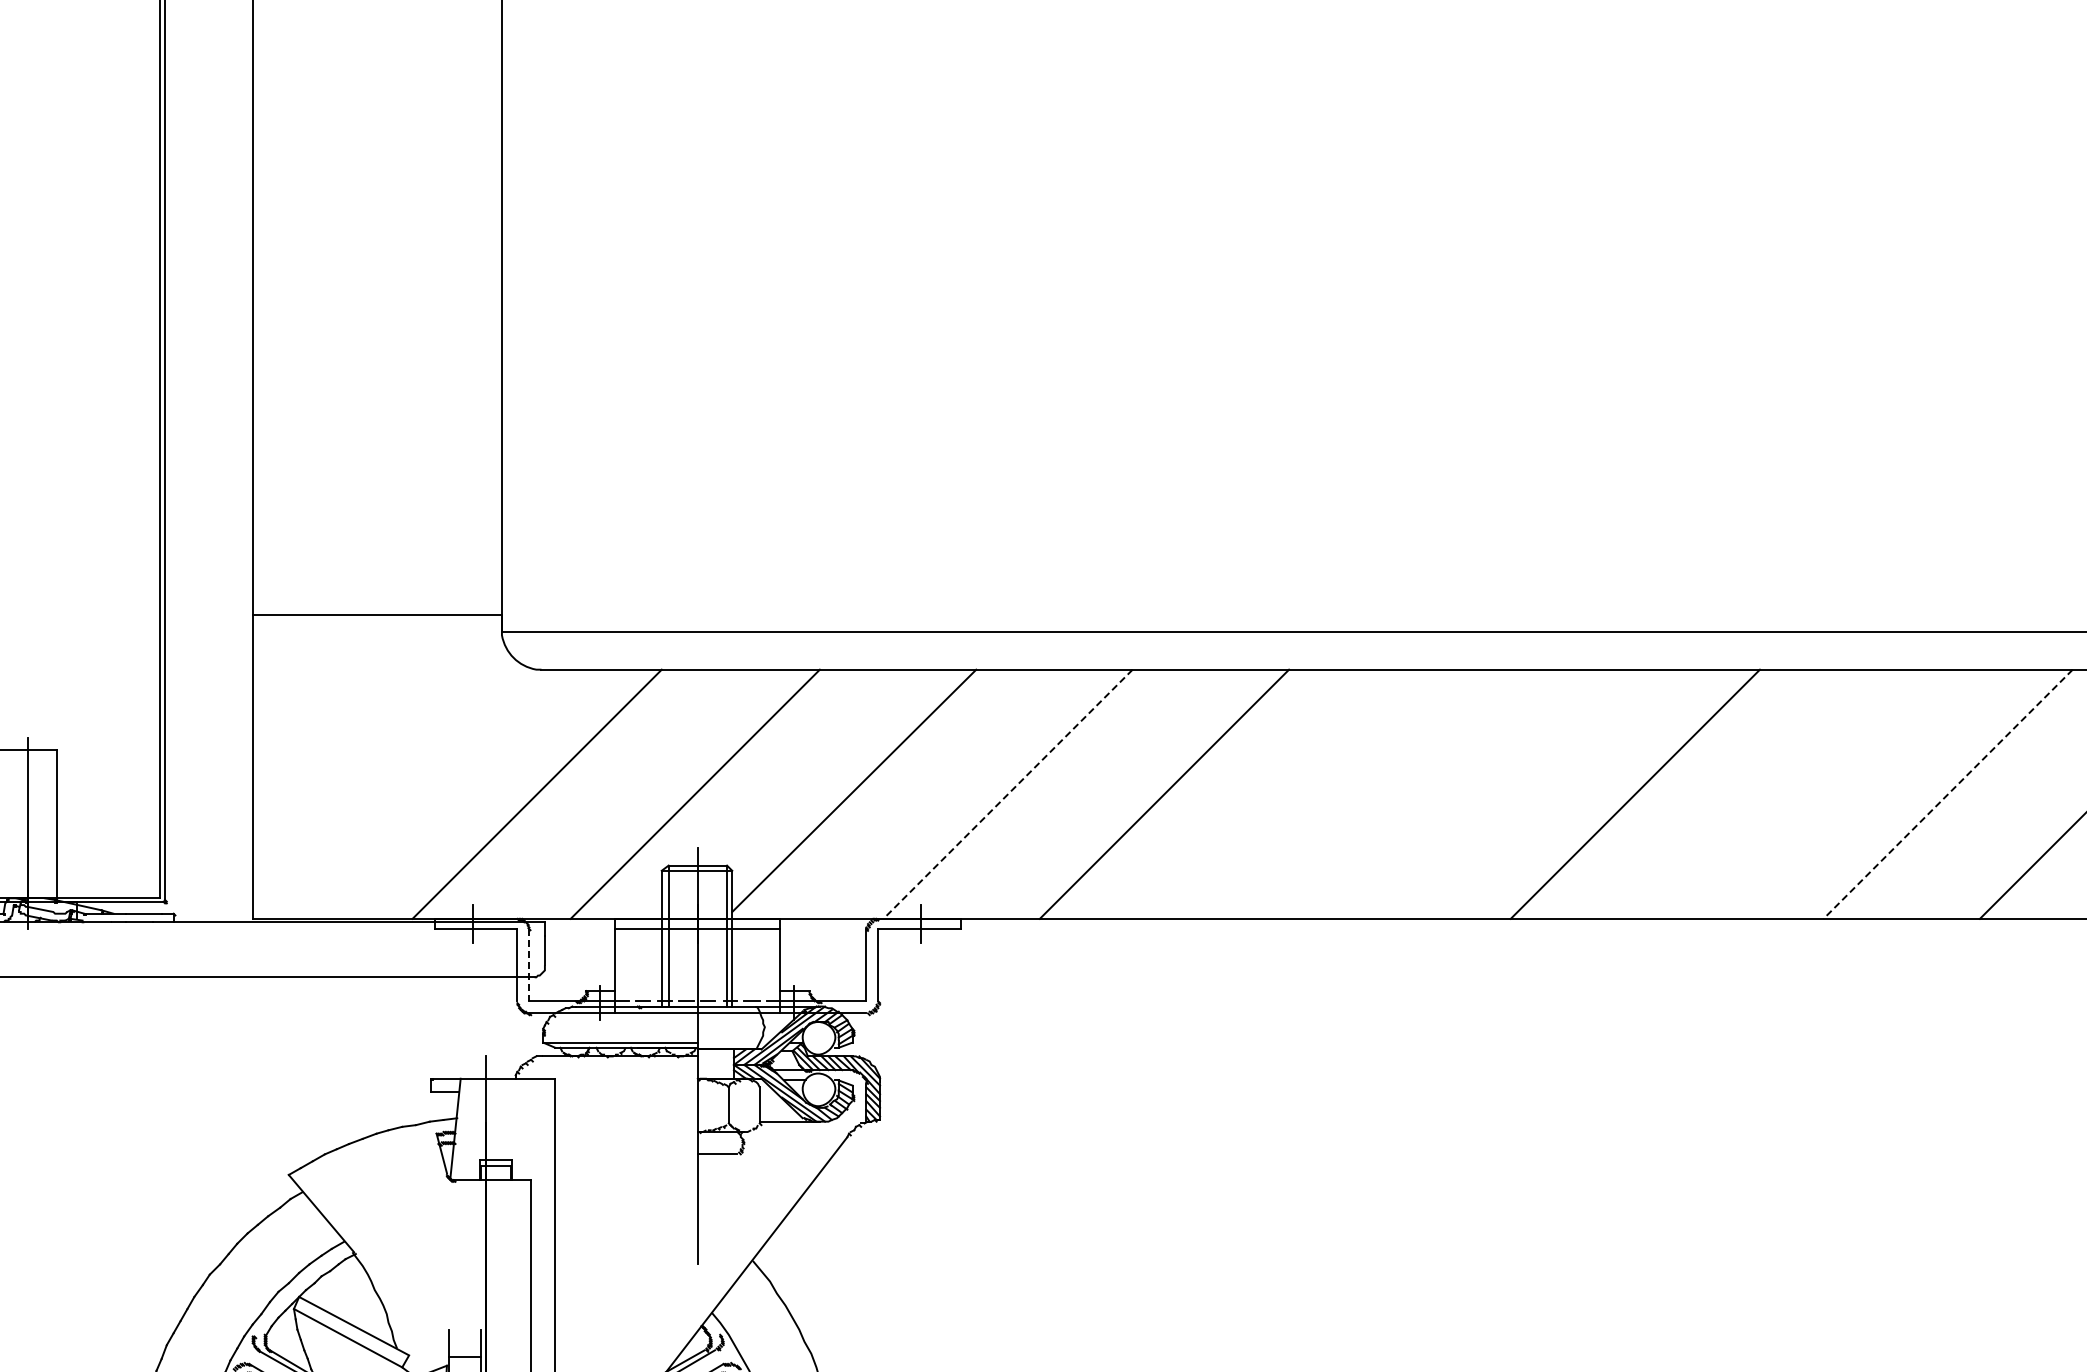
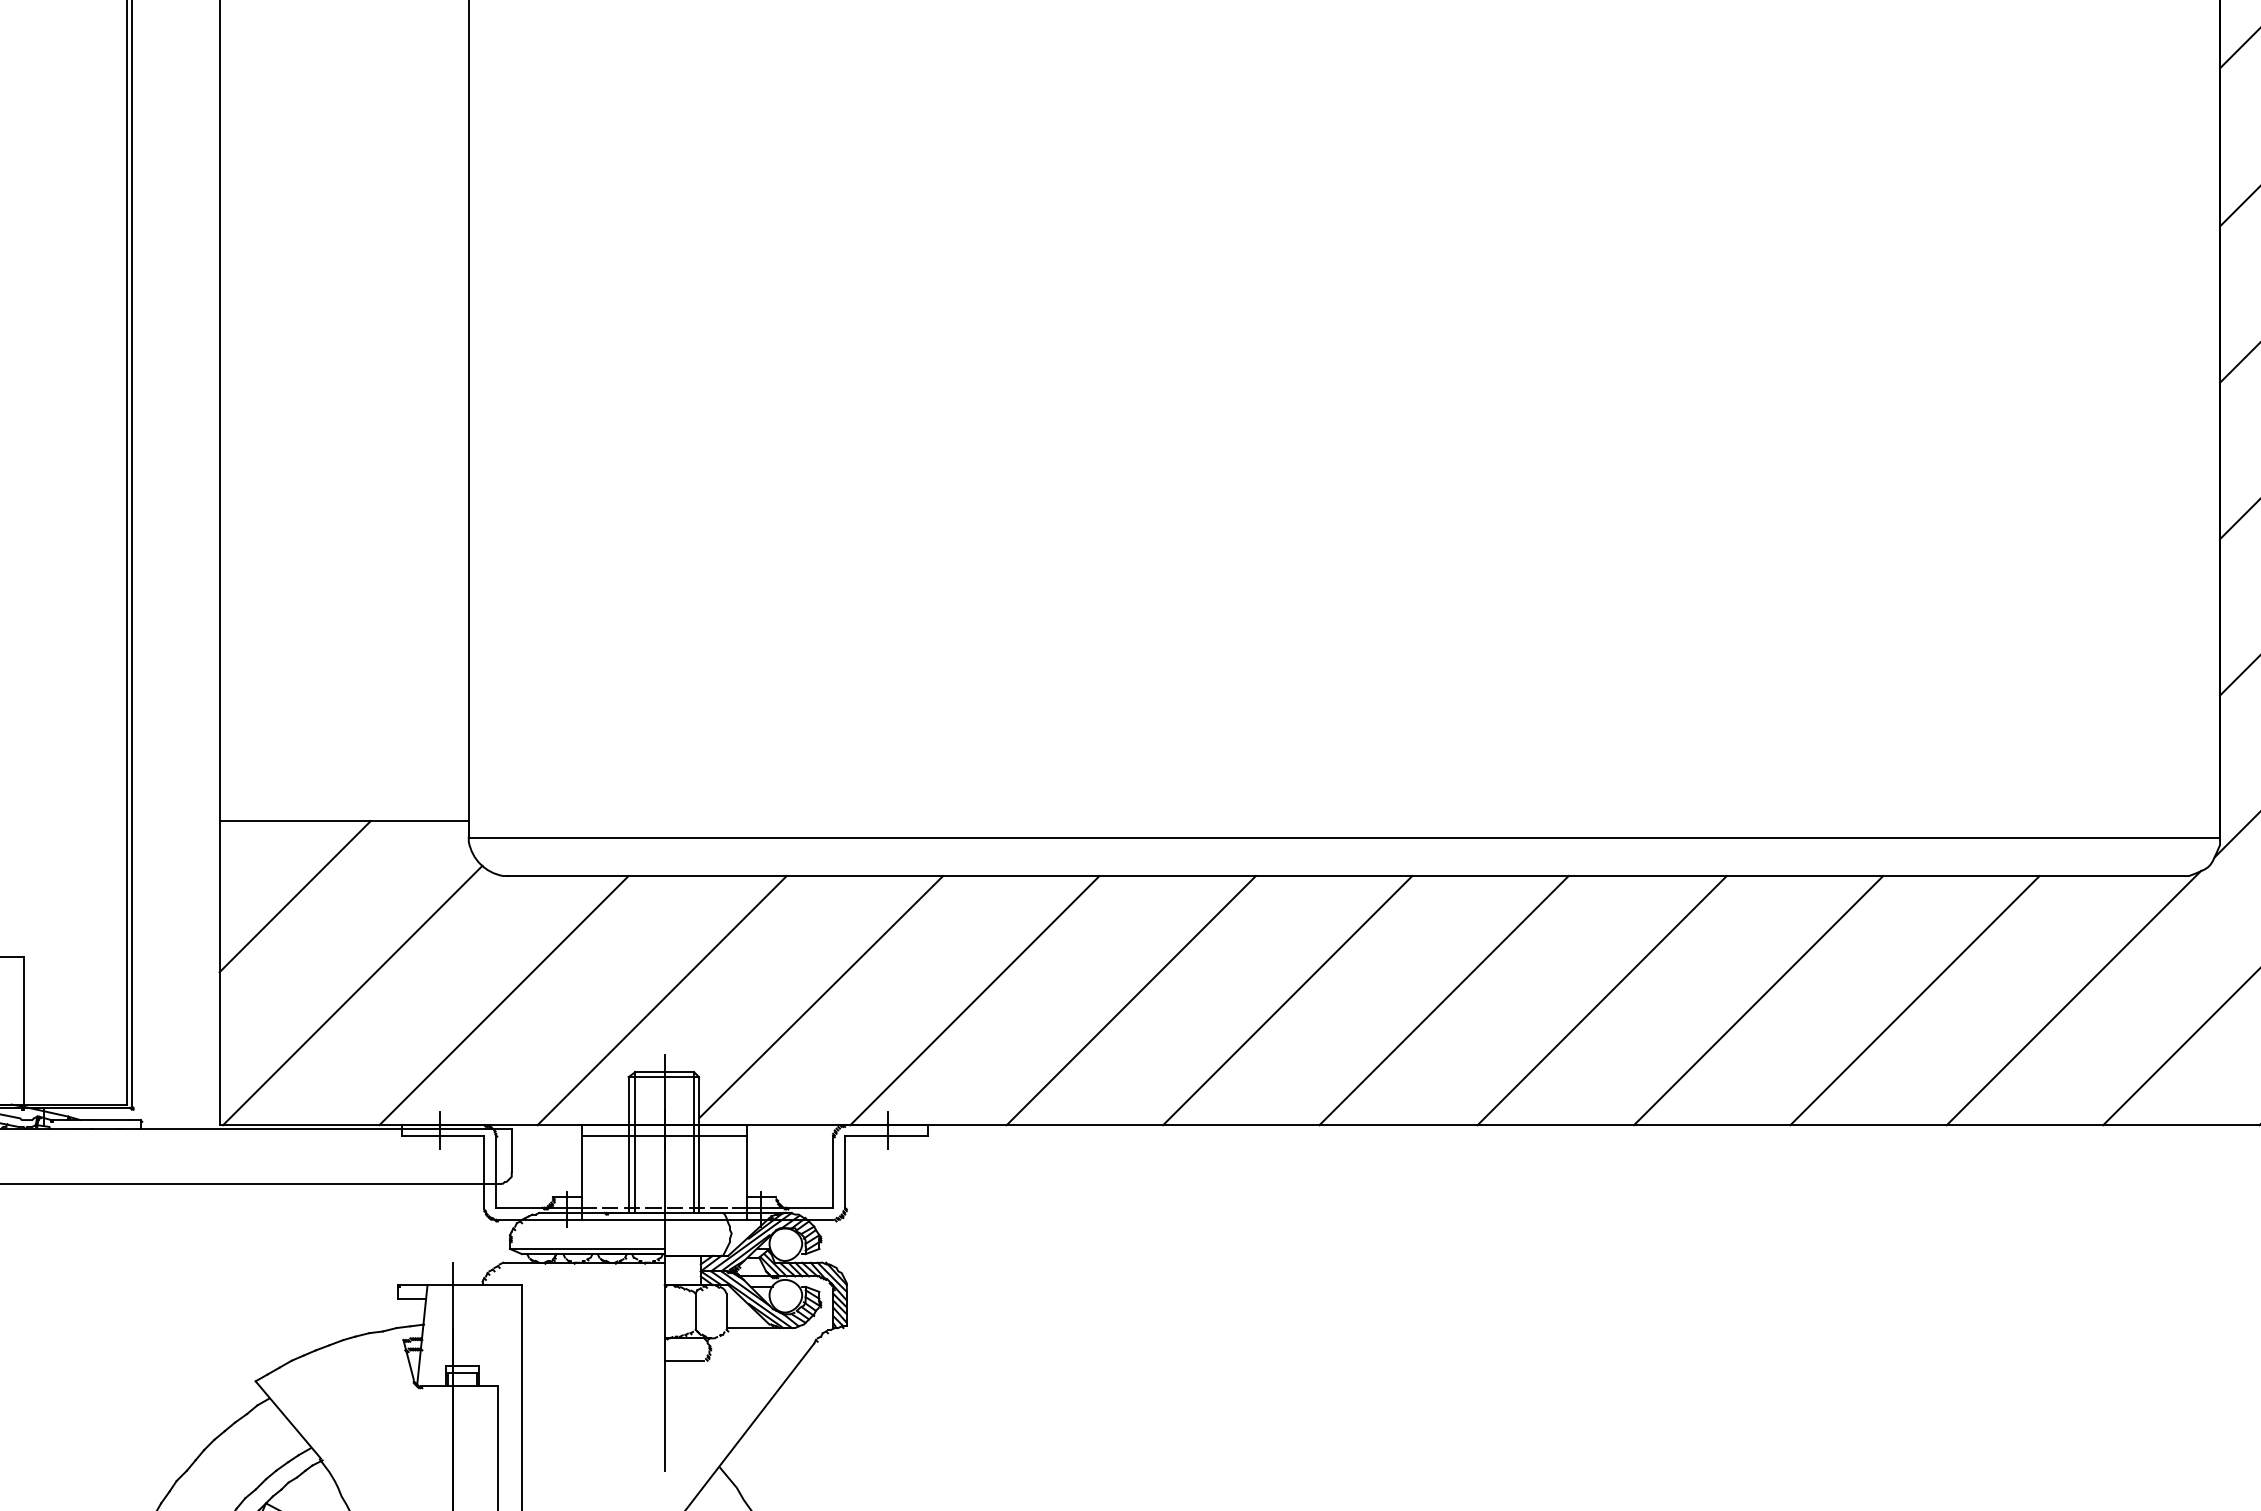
line: (327, 690) -> (294, 896), added
line: (385, 789) -> (352, 995), added
line: (1320, 794) -> (1287, 1000), added
line: (1476, 794) -> (1443, 1000), added
line: (1791, 794) -> (1758, 1000), added
line: (1007, 795) -> (974, 1001), dashed -> solid
line: (1947, 795) -> (1914, 1001), dashed -> solid
line: (529, 966) -> (496, 1172), dashed -> solid

